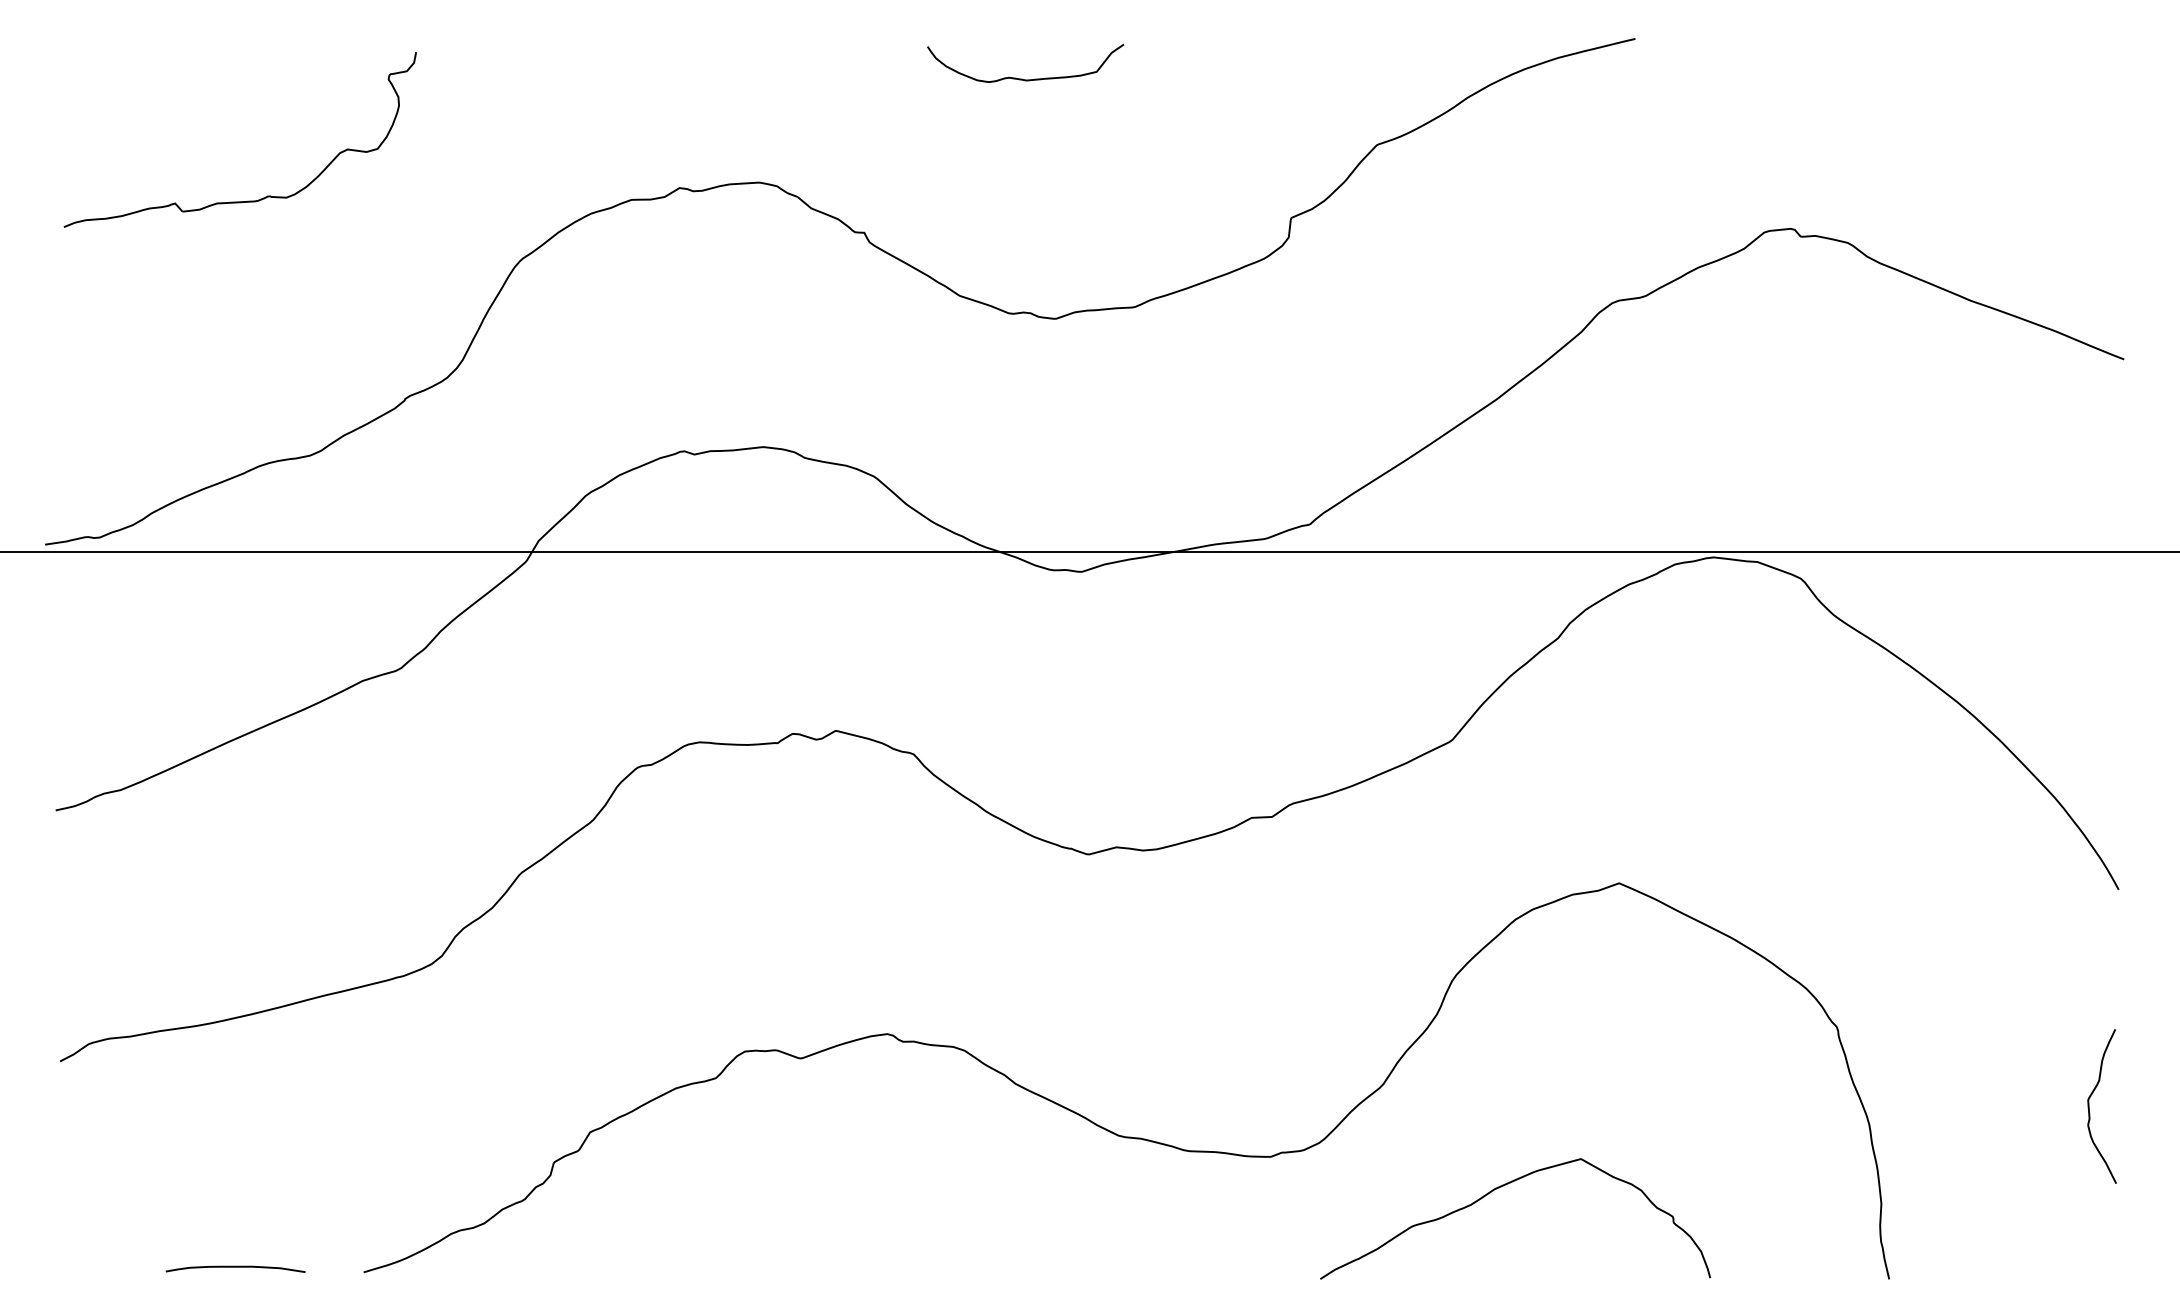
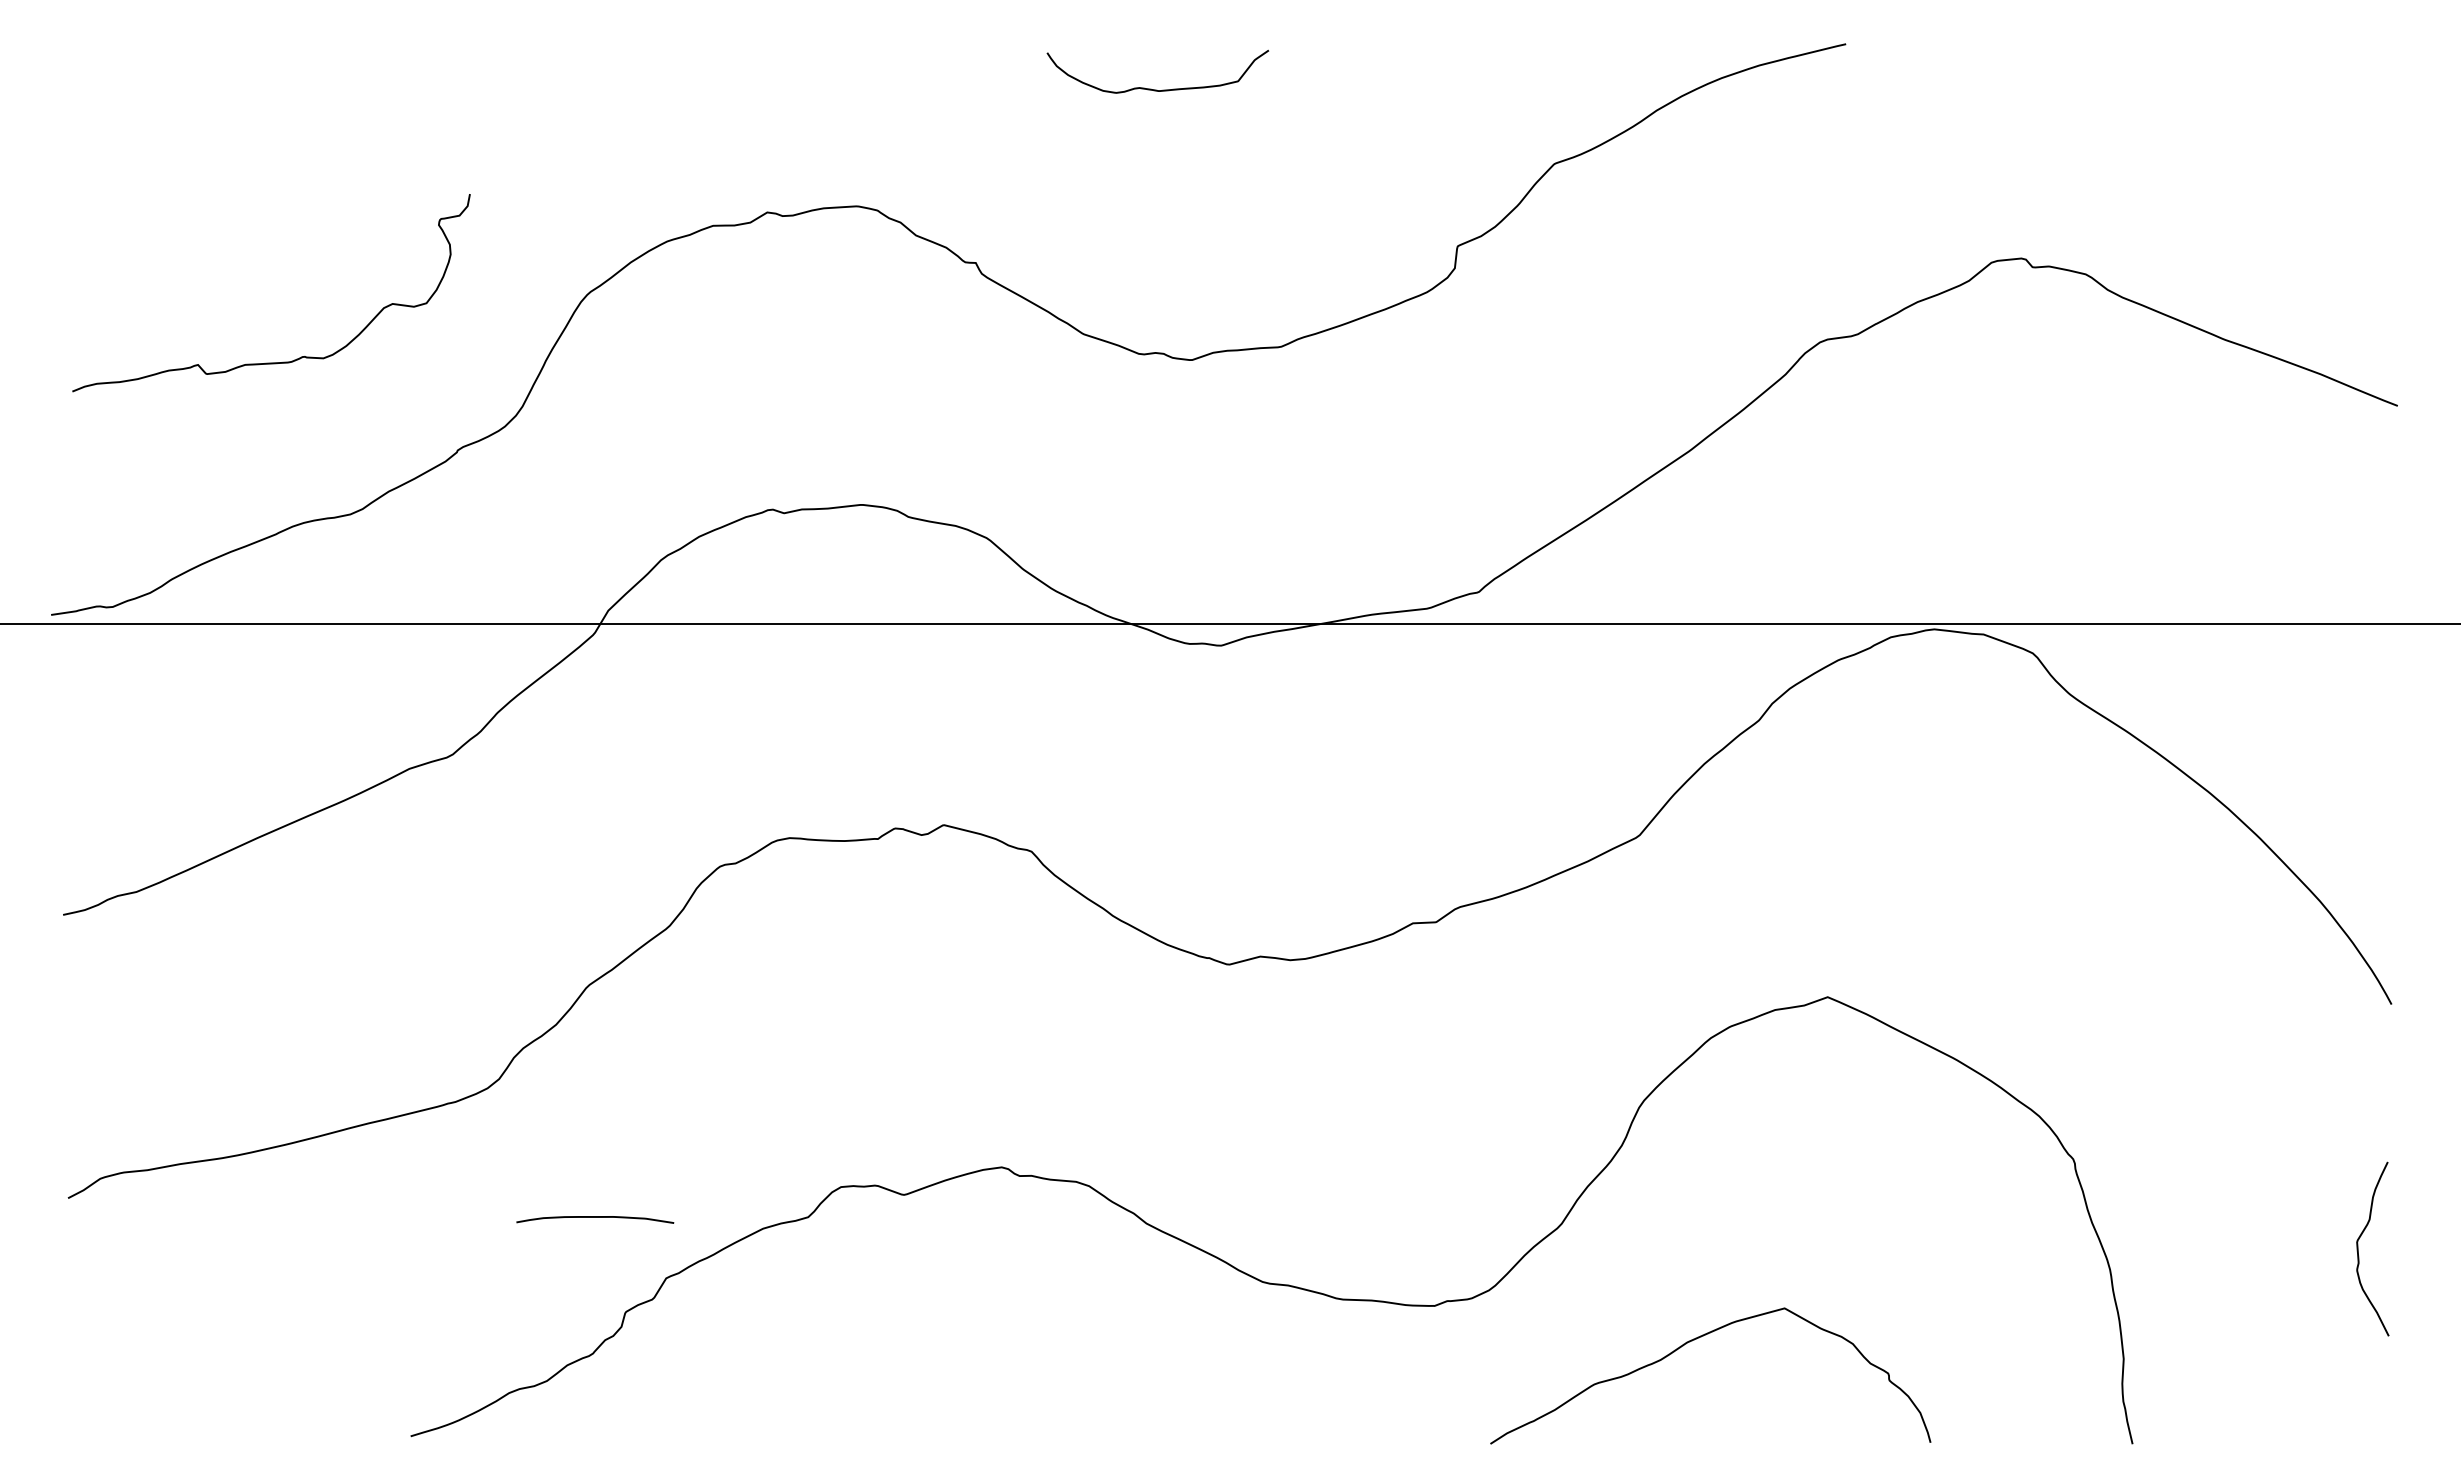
curve: (240, 201) -> (271, 362), moved
curve: (235, 1267) -> (595, 1217), moved

